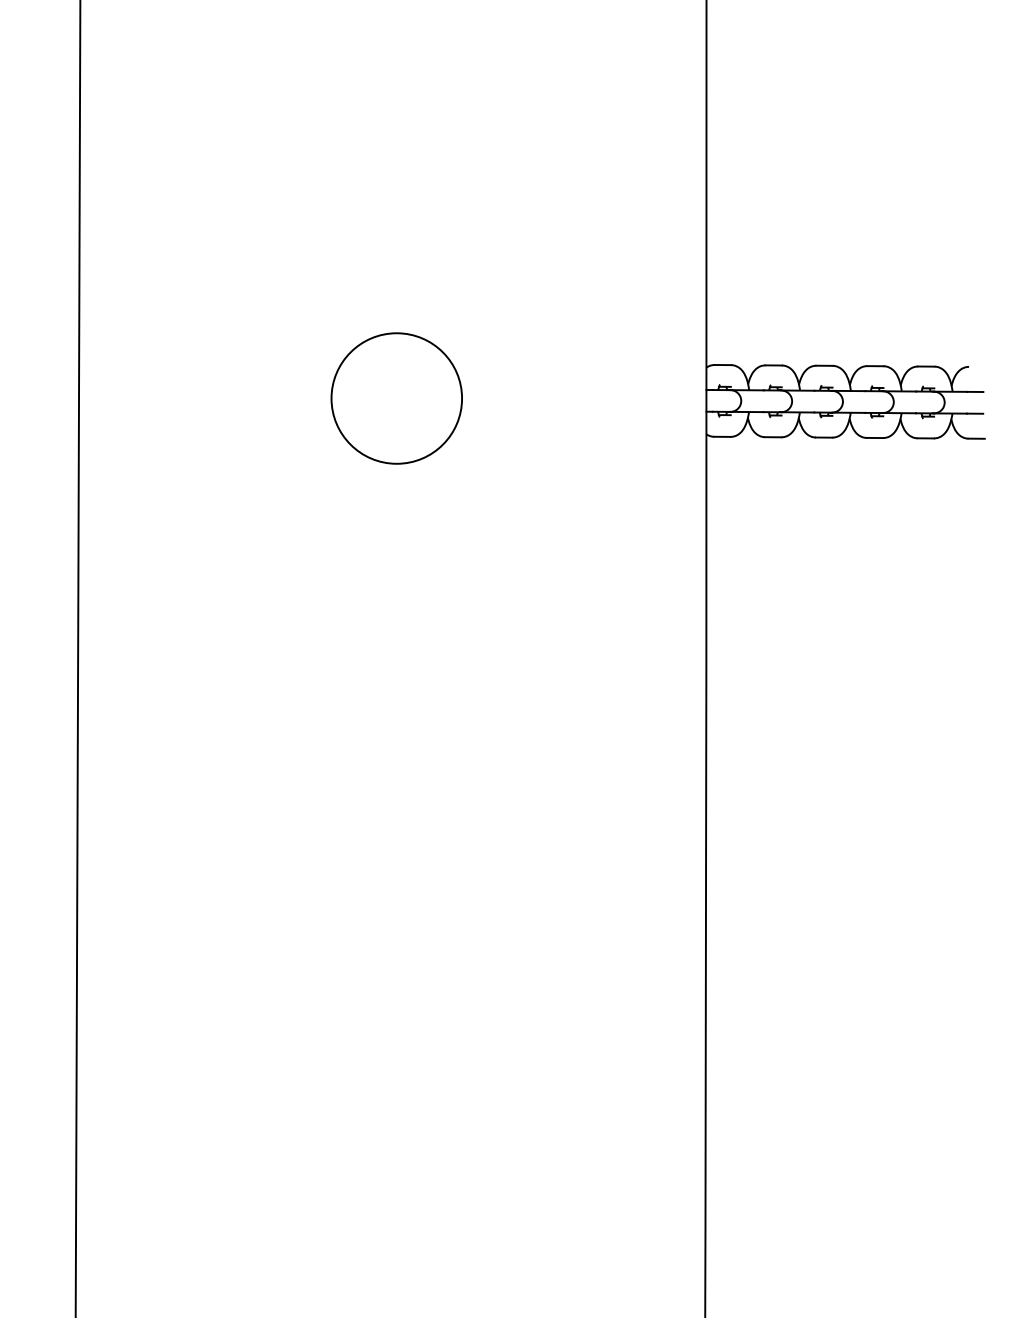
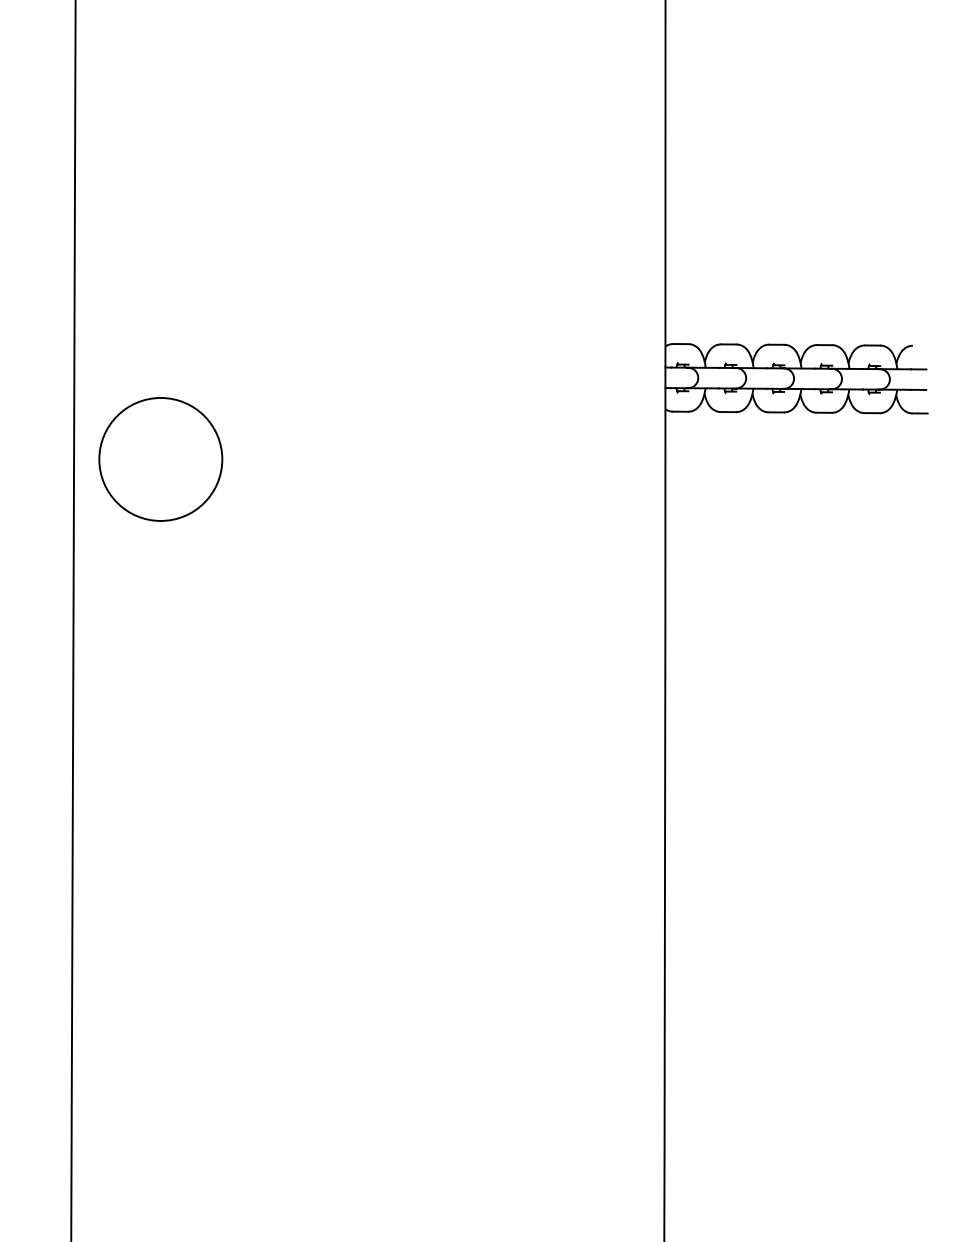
circle: (396, 398) -> (160, 459), moved

